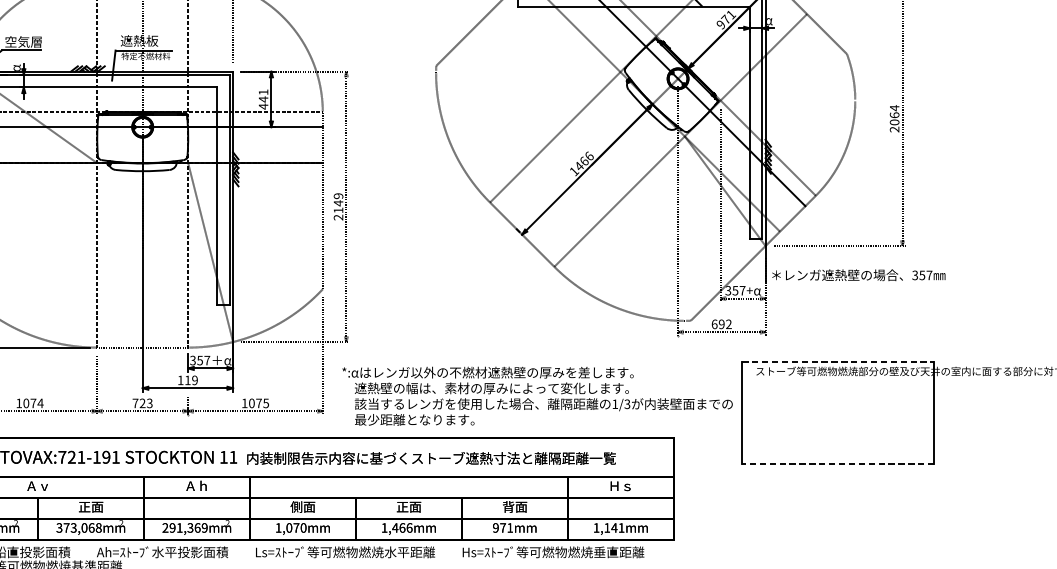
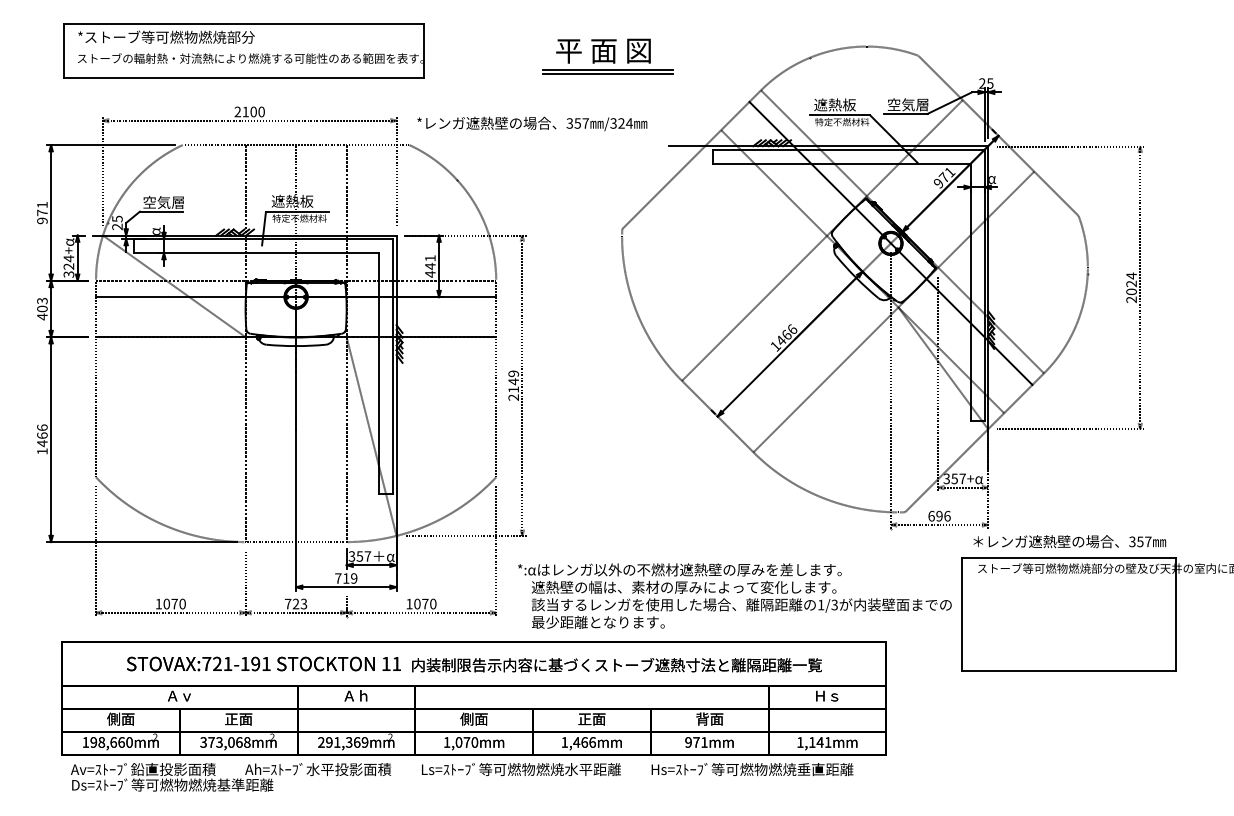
text: (894, 114) -> (1131, 283), 2064 -> 2024
text: (858, 275) -> (1069, 541), moved
text: (728, 323) -> (947, 515), 692 -> 696
line: (837, 361) -> (1068, 557), dashed -> solid
text: (180, 380) -> (338, 578), 119 -> 719
text: (40, 402) -> (182, 603), 1074 -> 1070
text: (266, 402) -> (433, 603), 1075 -> 1070
line: (837, 464) -> (1068, 671), dashed -> solid

